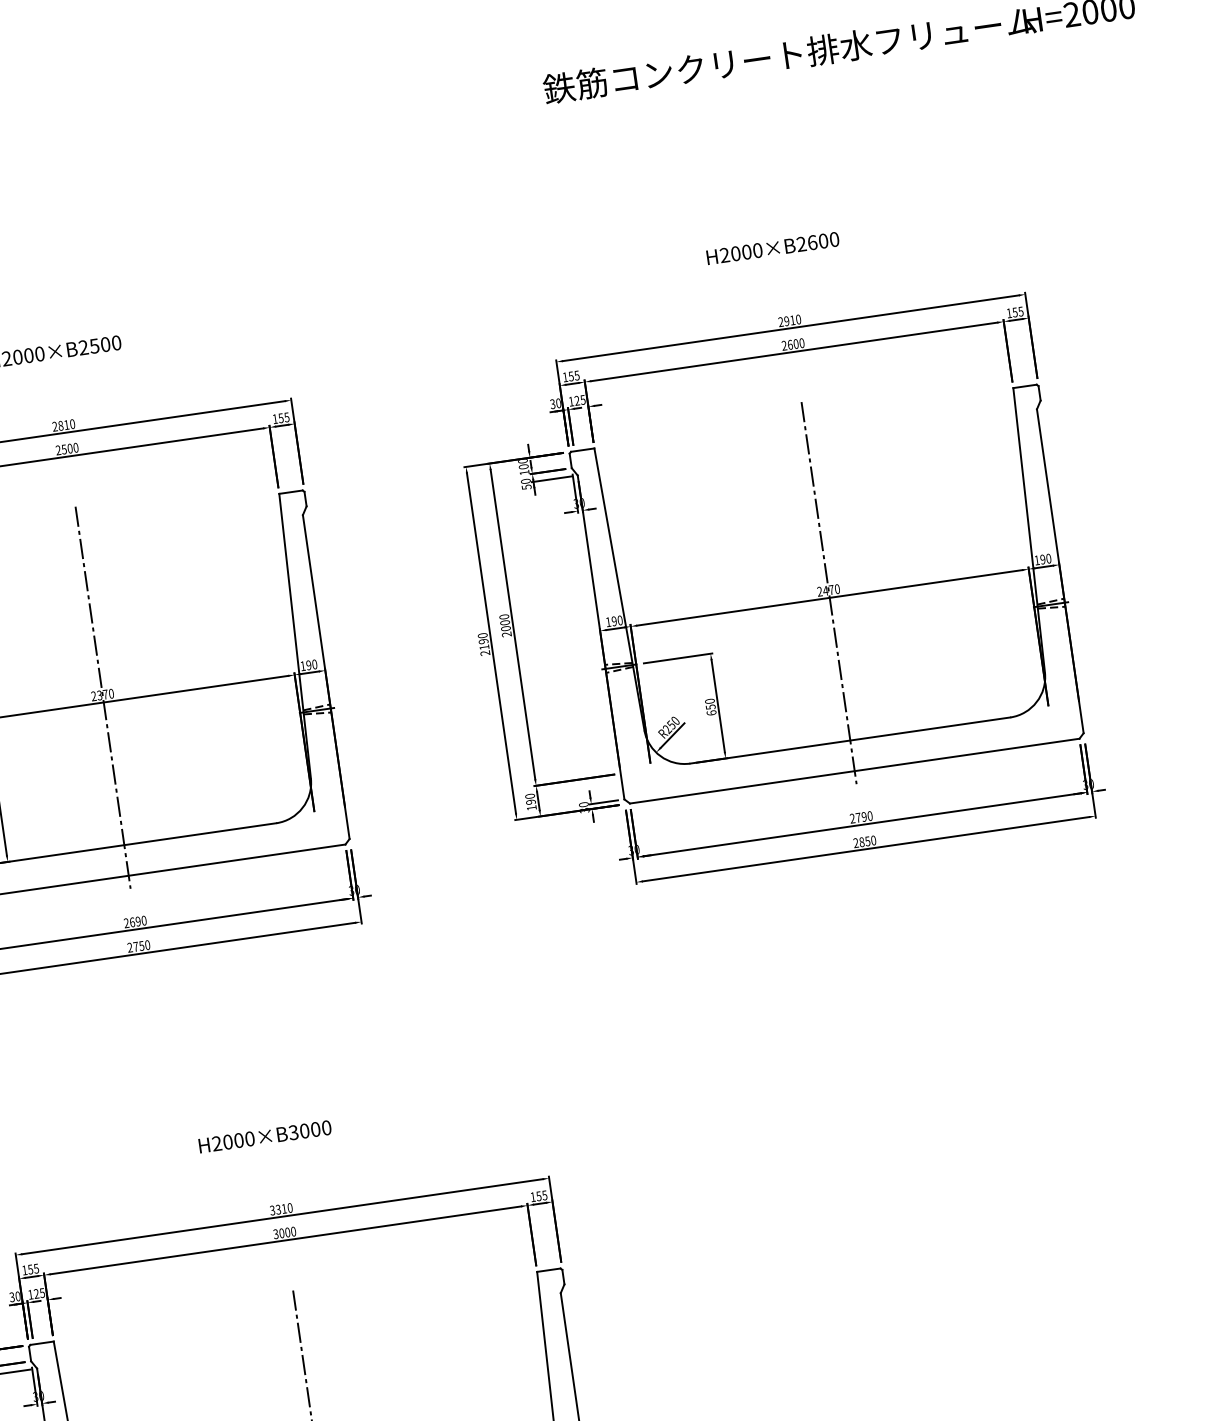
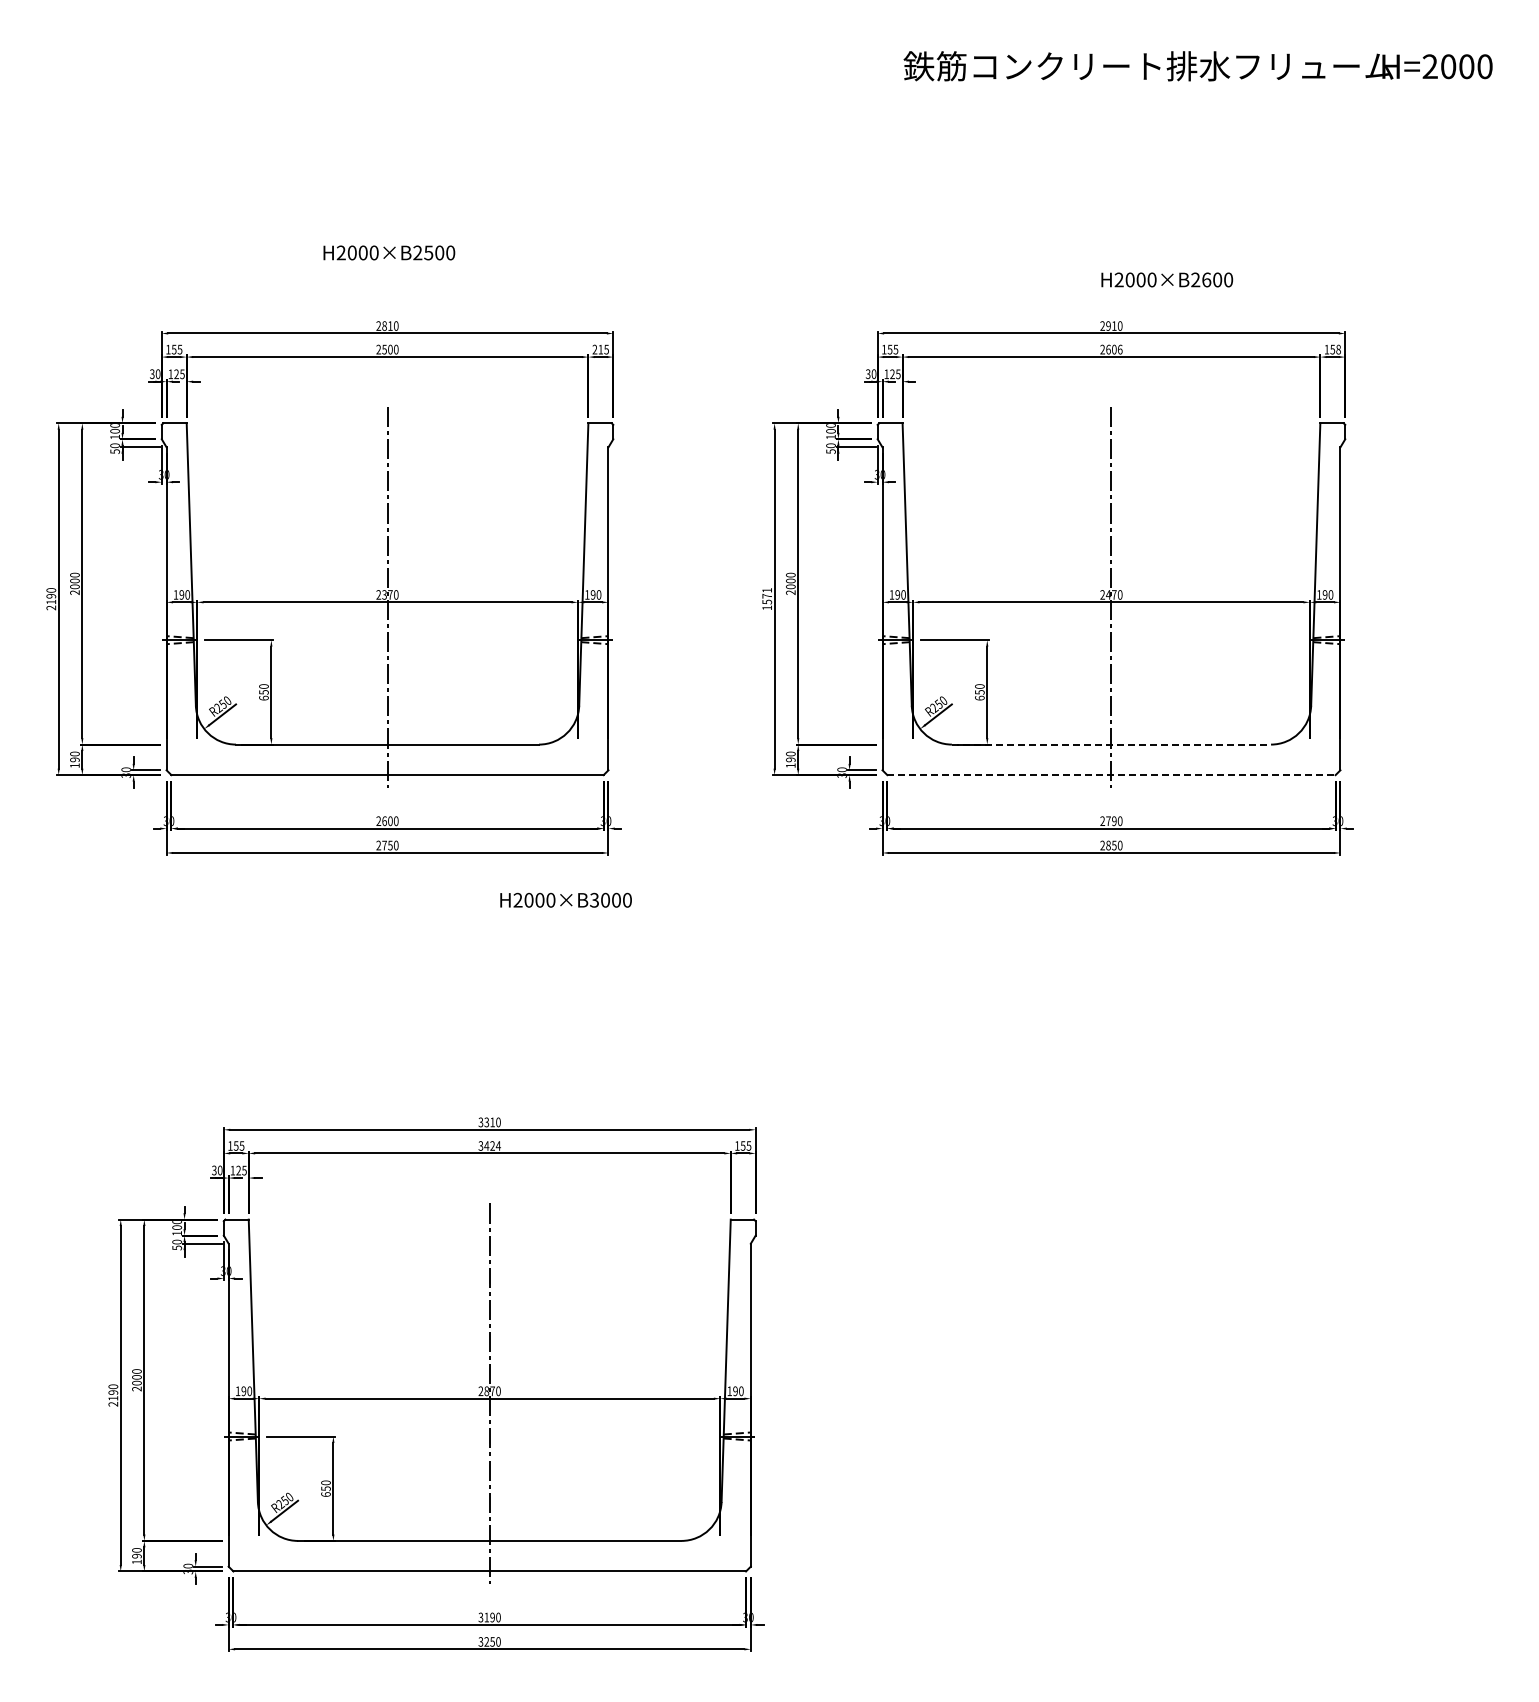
text: (773, 247) -> (1167, 279), moved
text: (1020, 311) -> (1338, 349), 155 -> 158
text: (802, 343) -> (1120, 349), 2600 -> 2606
text: (277, 418) -> (597, 349), 155 -> 215
text: (484, 644) -> (767, 599), 2190 -> 1571
line: (850, 740) -> (1111, 744), solid -> dashed
line: (854, 771) -> (1111, 775), solid -> dashed
text: (138, 921) -> (390, 821), 2690 -> 2600
text: (264, 1136) -> (565, 899), moved
text: (287, 1232) -> (492, 1145), 3000 -> 3424

